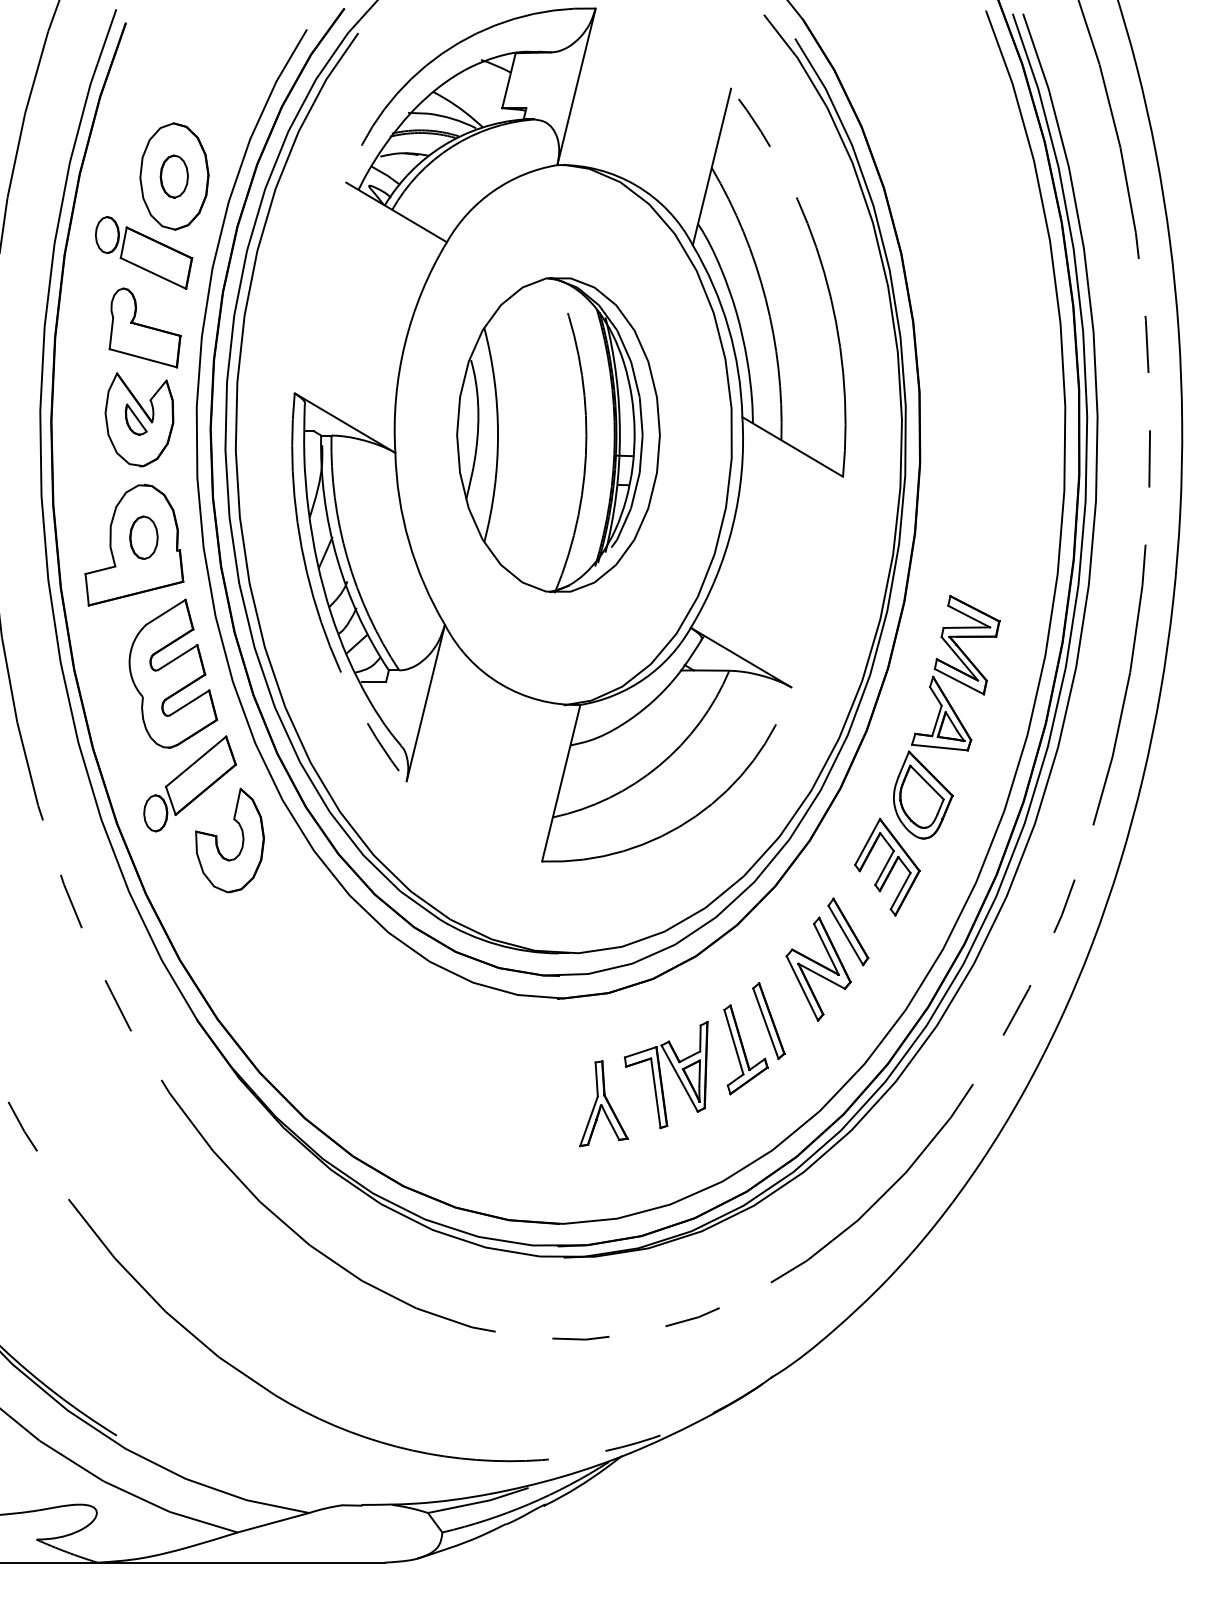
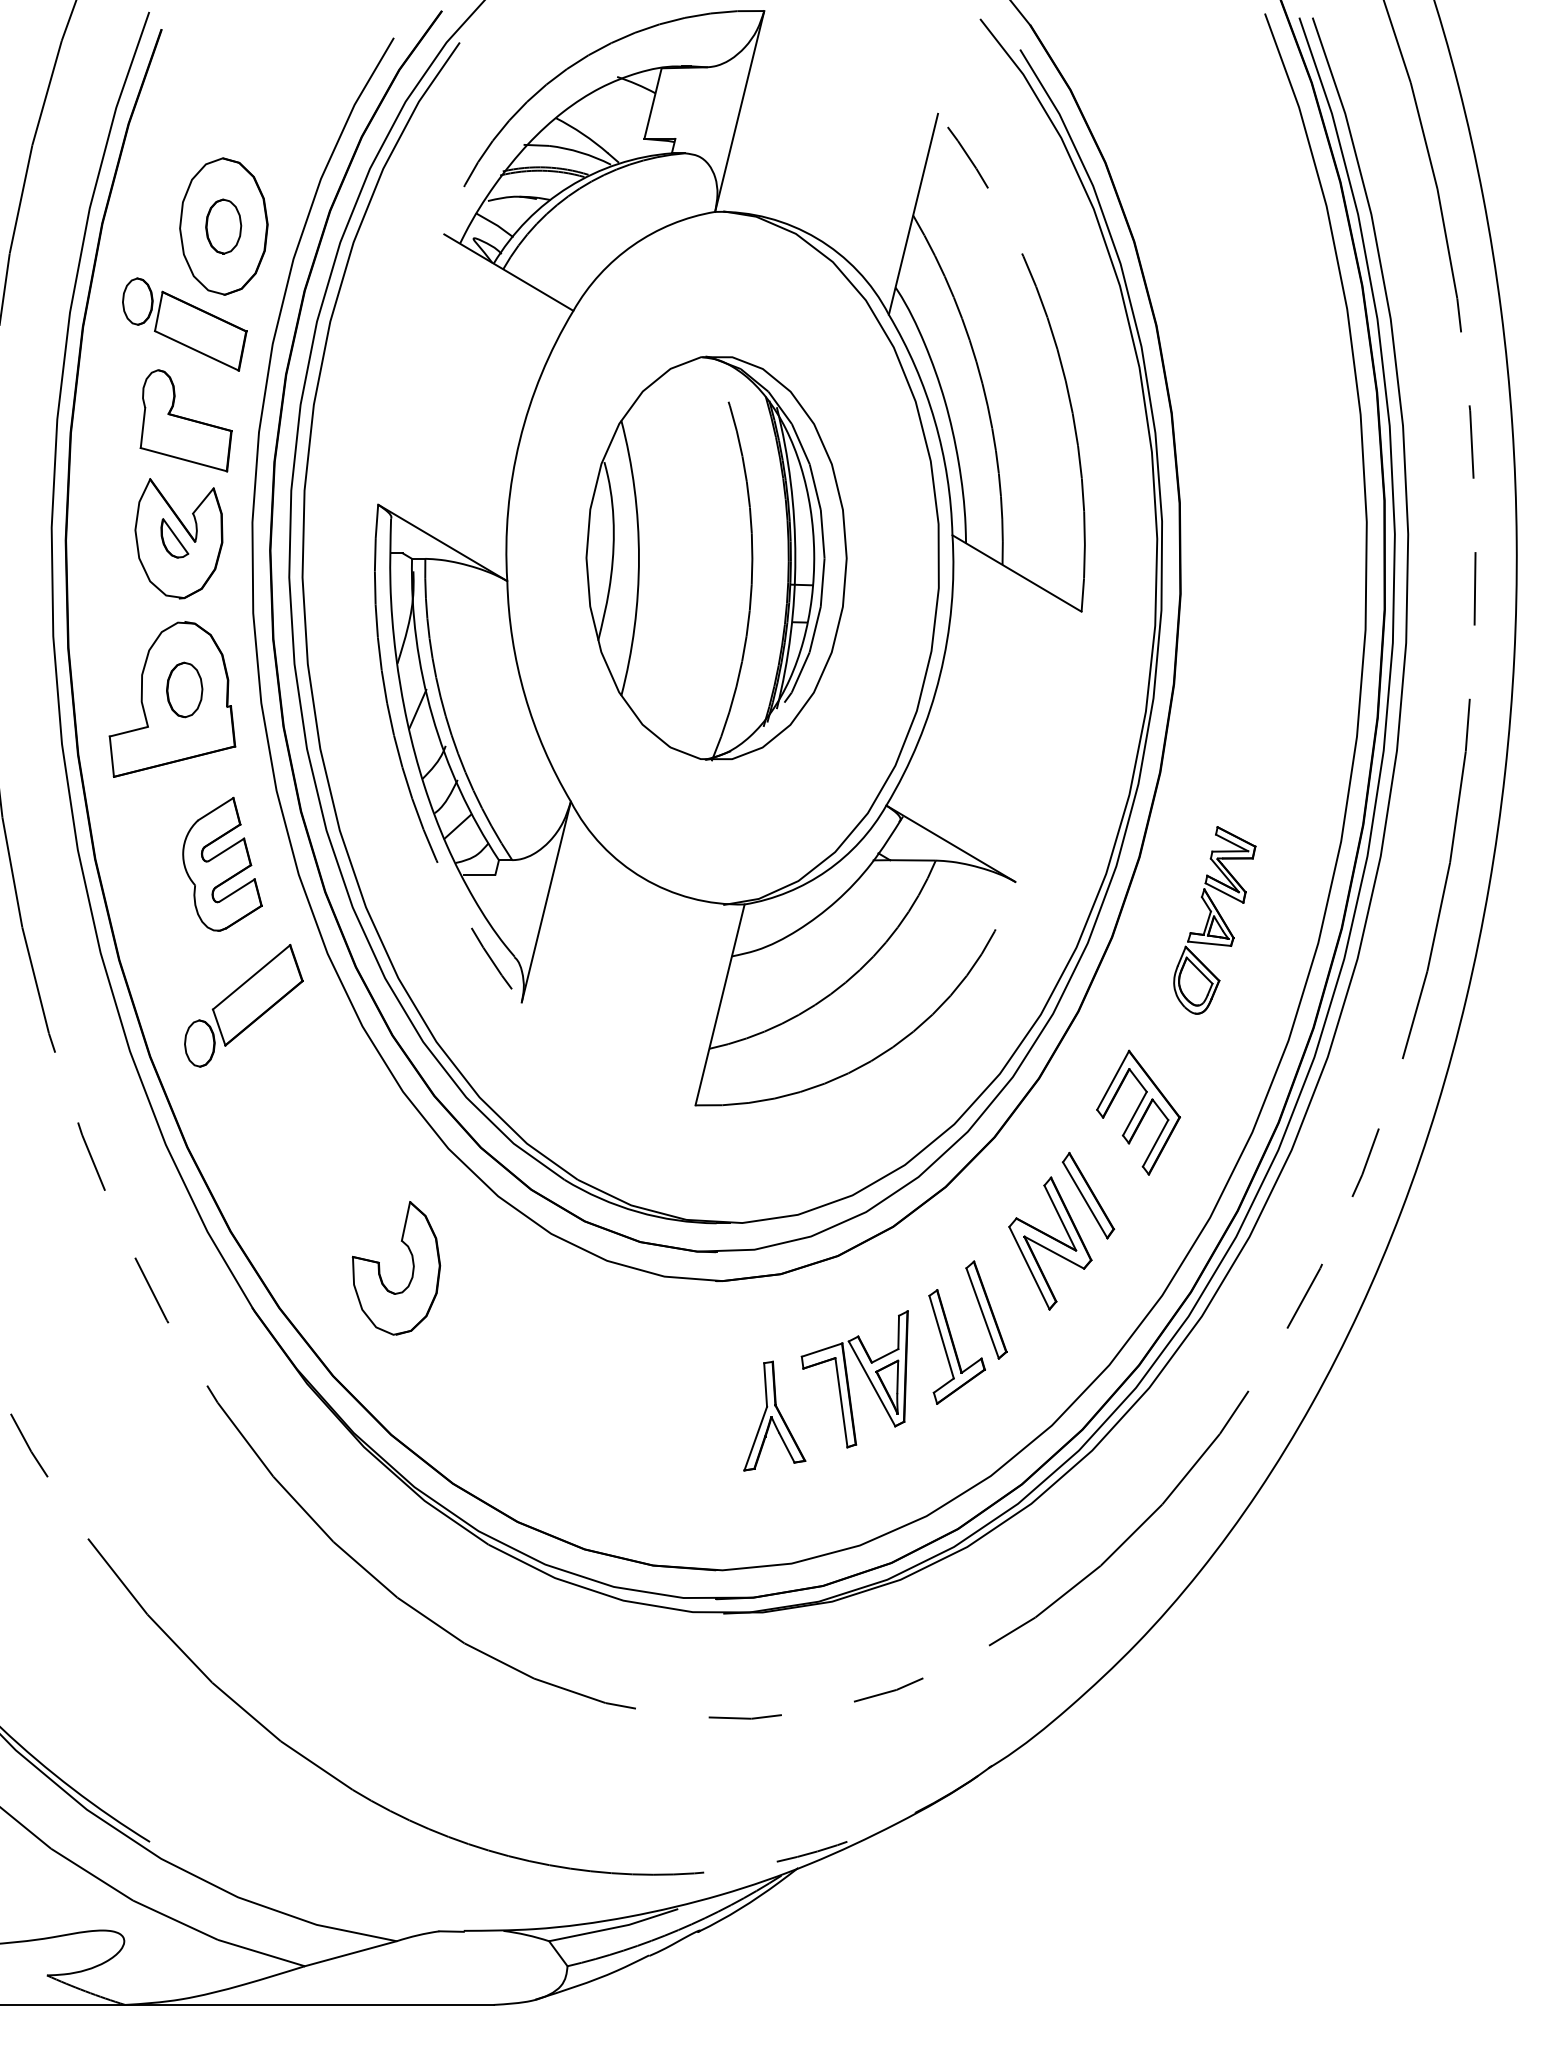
part: (173, 673) -> (222, 864), size x0.7
part: (946, 717) -> (1214, 920), size x0.6
part: (217, 840) -> (380, 1268), moved

